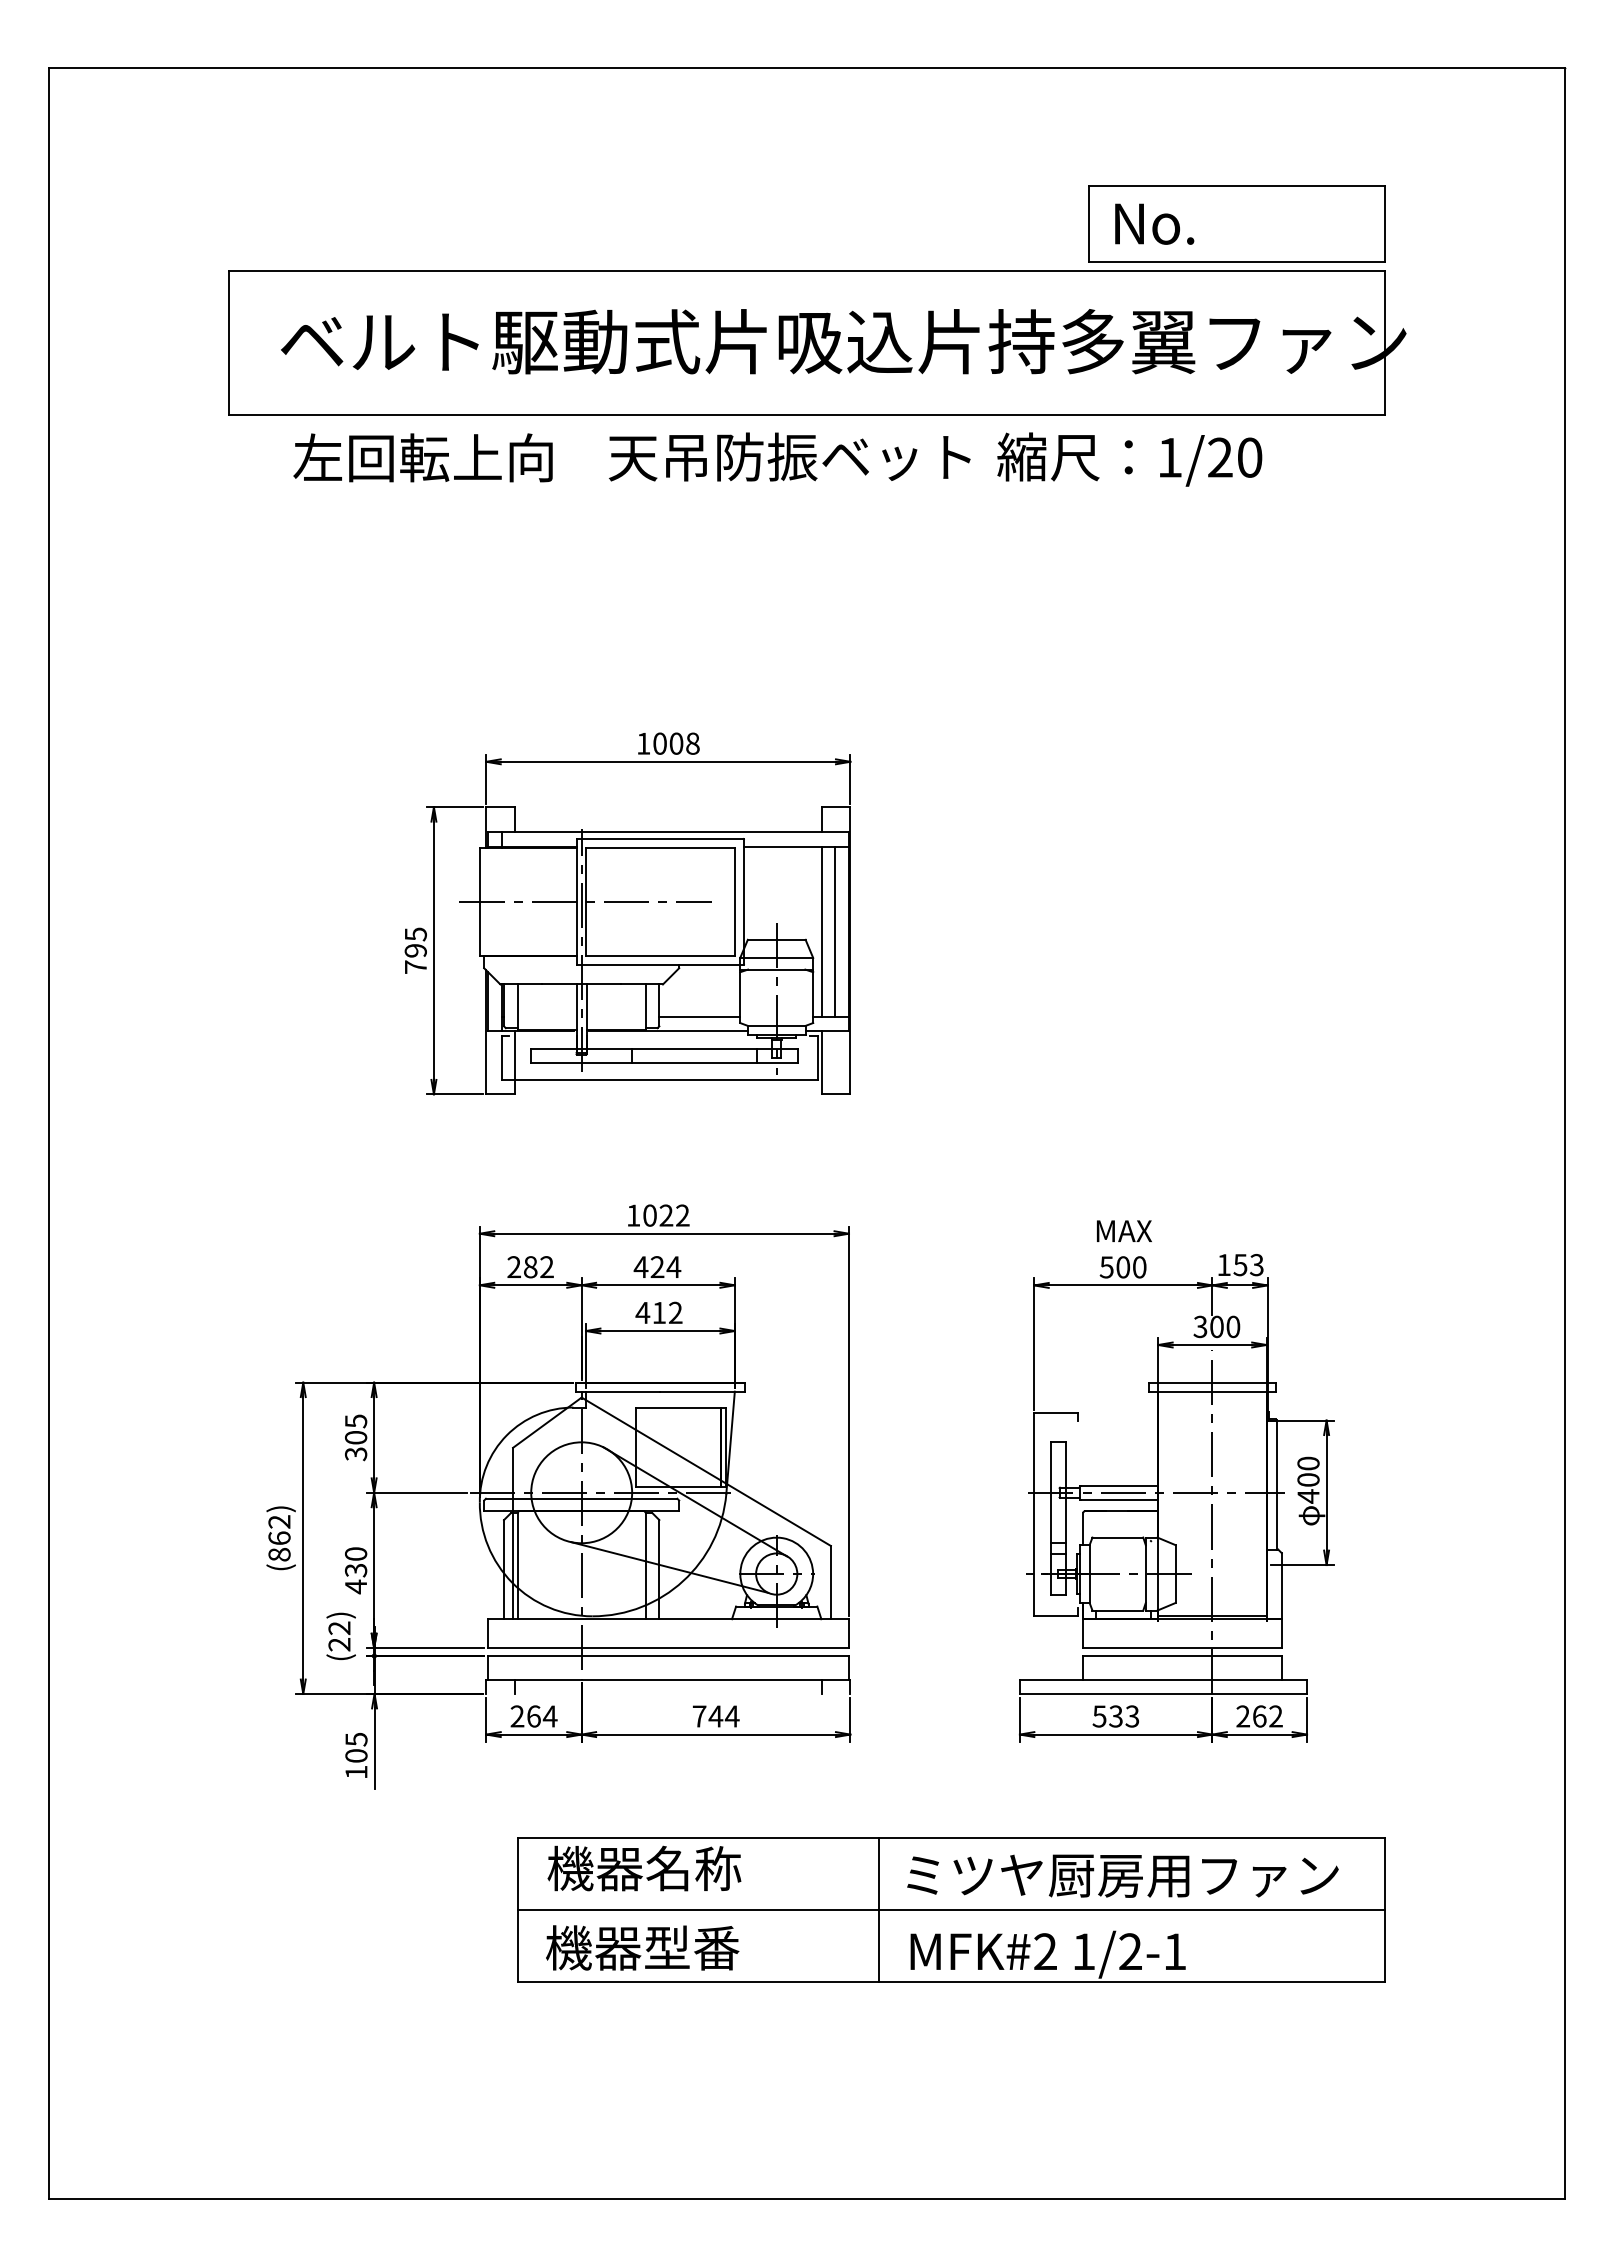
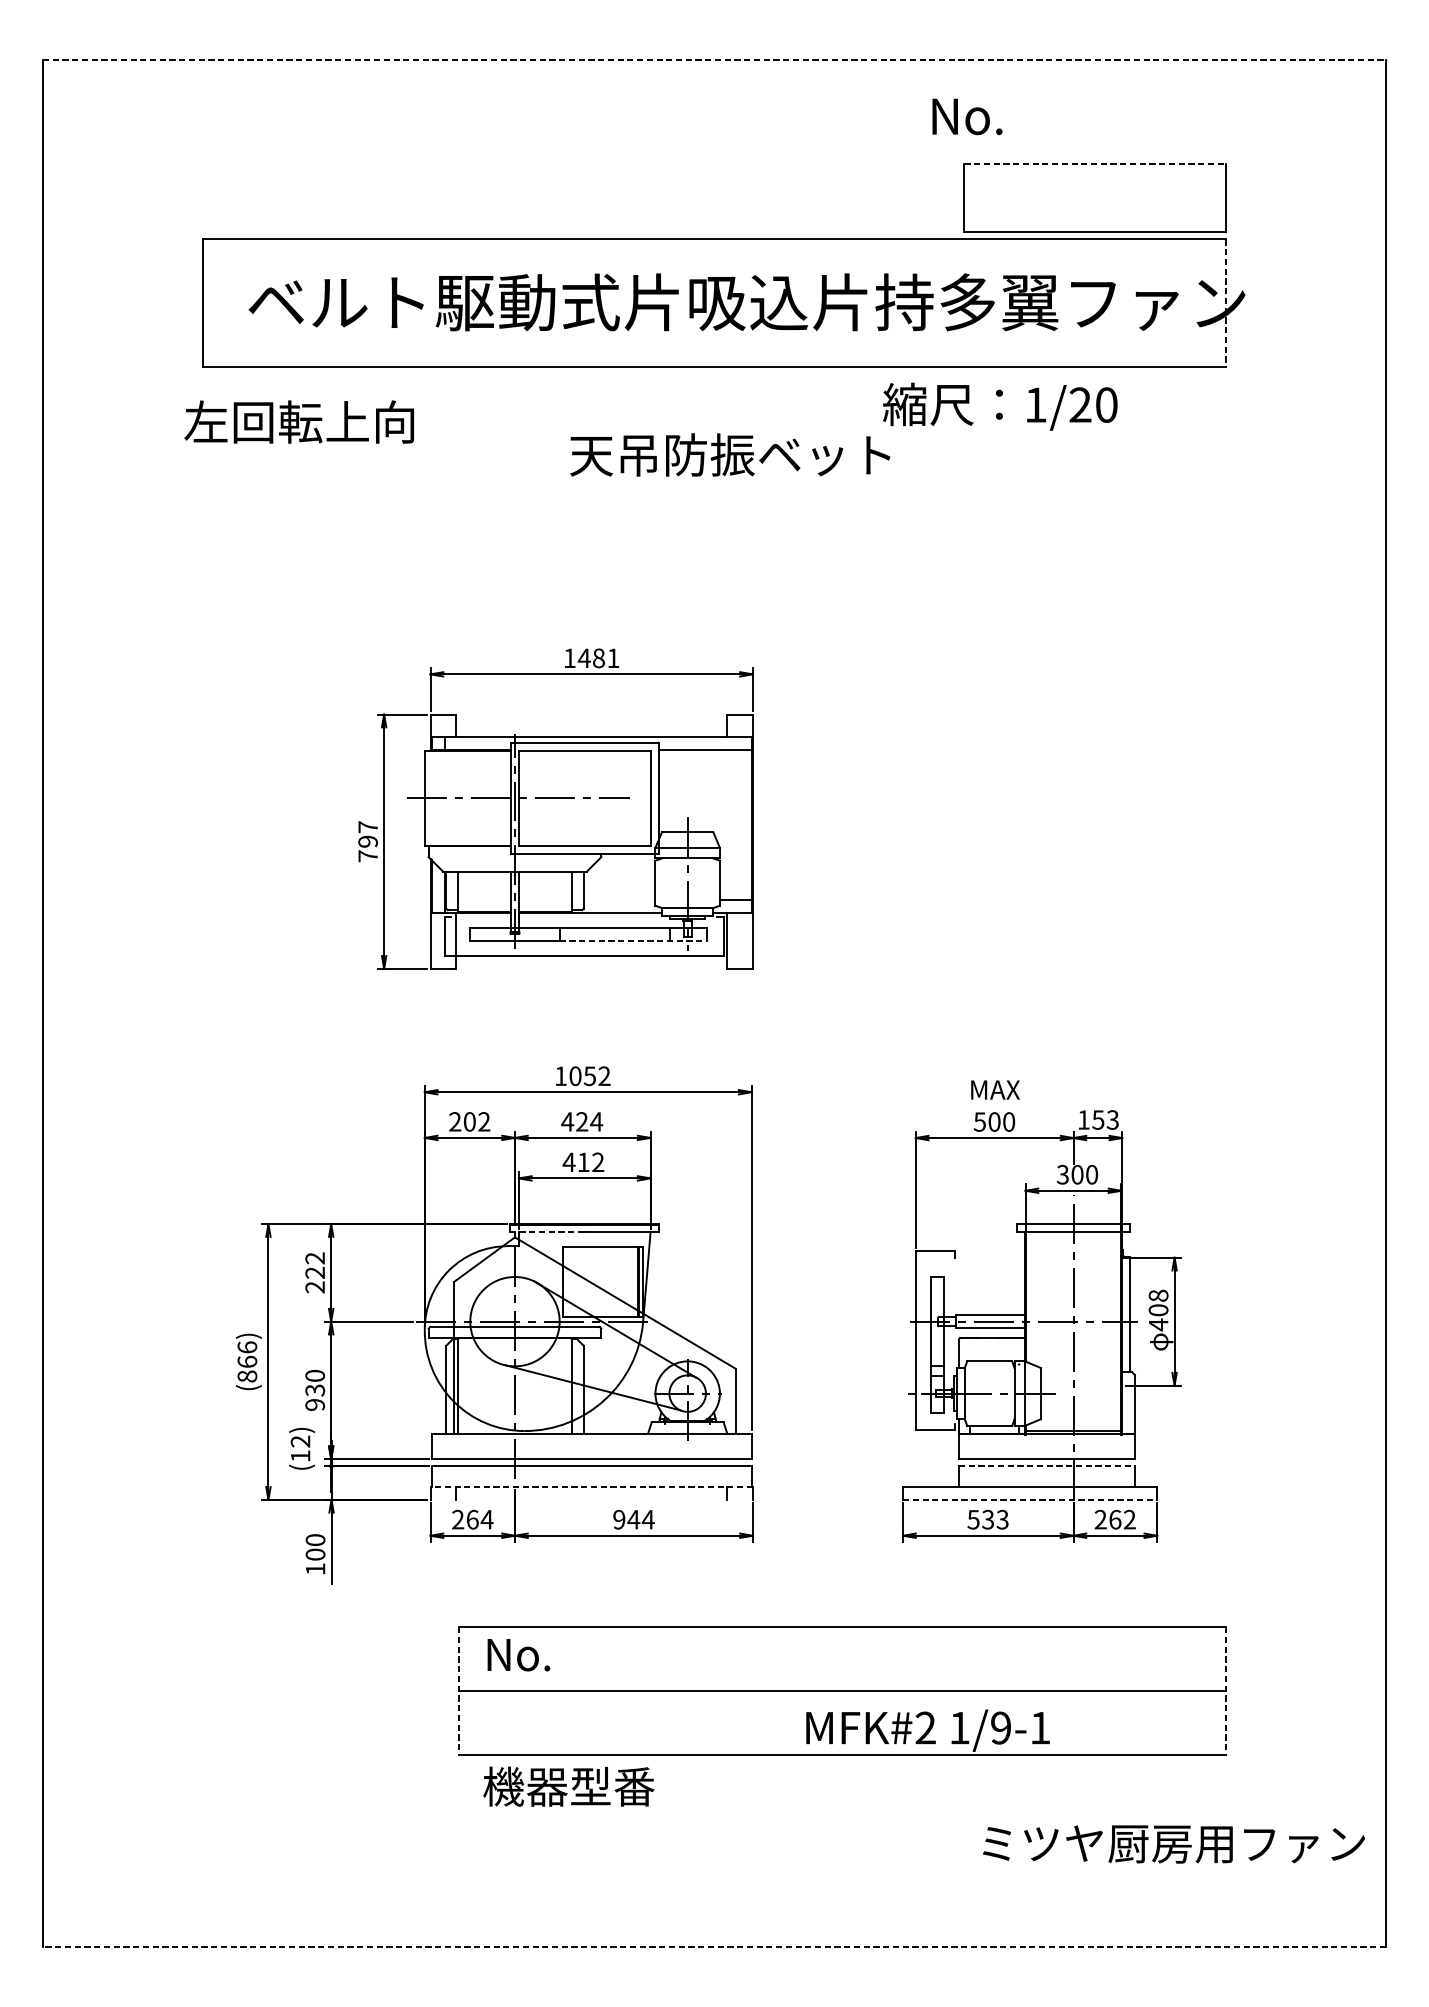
line: (807, 68) -> (714, 60), solid -> dashed
line: (1237, 186) -> (1095, 164), solid -> dashed
text: (1154, 223) -> (967, 116), moved
line: (1384, 343) -> (1225, 303), solid -> dashed
text: (789, 456) -> (729, 454), moved
text: (422, 457) -> (298, 421), moved
text: (675, 743) -> (598, 658), 1008 -> 1481
line: (821, 931) -> (727, 824), removed
line: (834, 931) -> (738, 824), removed
text: (415, 934) -> (367, 827), 795 -> 797
line: (699, 1016) -> (619, 899), removed
line: (715, 1062) -> (633, 940), solid -> dashed
text: (666, 1215) -> (590, 1076), 1022 -> 1052
text: (530, 1267) -> (469, 1122), 282 -> 202
line: (617, 1391) -> (546, 1231), solid -> dashed
text: (356, 1437) -> (315, 1272), 305 -> 222
text: (1308, 1463) -> (1158, 1295), 400 -> 408
text: (279, 1521) -> (247, 1347), (862) -> (866)
text: (355, 1586) -> (314, 1404), 430 -> 930
text: (339, 1644) -> (300, 1455), (22) -> (12)
line: (1182, 1656) -> (1047, 1466), solid -> dashed
line: (667, 1679) -> (590, 1486), solid -> dashed
line: (1163, 1693) -> (1030, 1499), solid -> dashed
text: (699, 1716) -> (619, 1519), 744 -> 944
text: (356, 1739) -> (315, 1540), 105 -> 100
text: (644, 1868) -> (570, 1654), 機器名称 -> No.
text: (1122, 1875) -> (1173, 1843), moved
line: (879, 1909) -> (778, 1690), removed
line: (518, 1910) -> (459, 1691), solid -> dashed
line: (1384, 1910) -> (1225, 1691), solid -> dashed
text: (642, 1947) -> (568, 1786), moved
text: (1130, 1951) -> (1000, 1727), 1/2-1 -> 1/9-1
line: (806, 2198) -> (714, 1946), solid -> dashed

